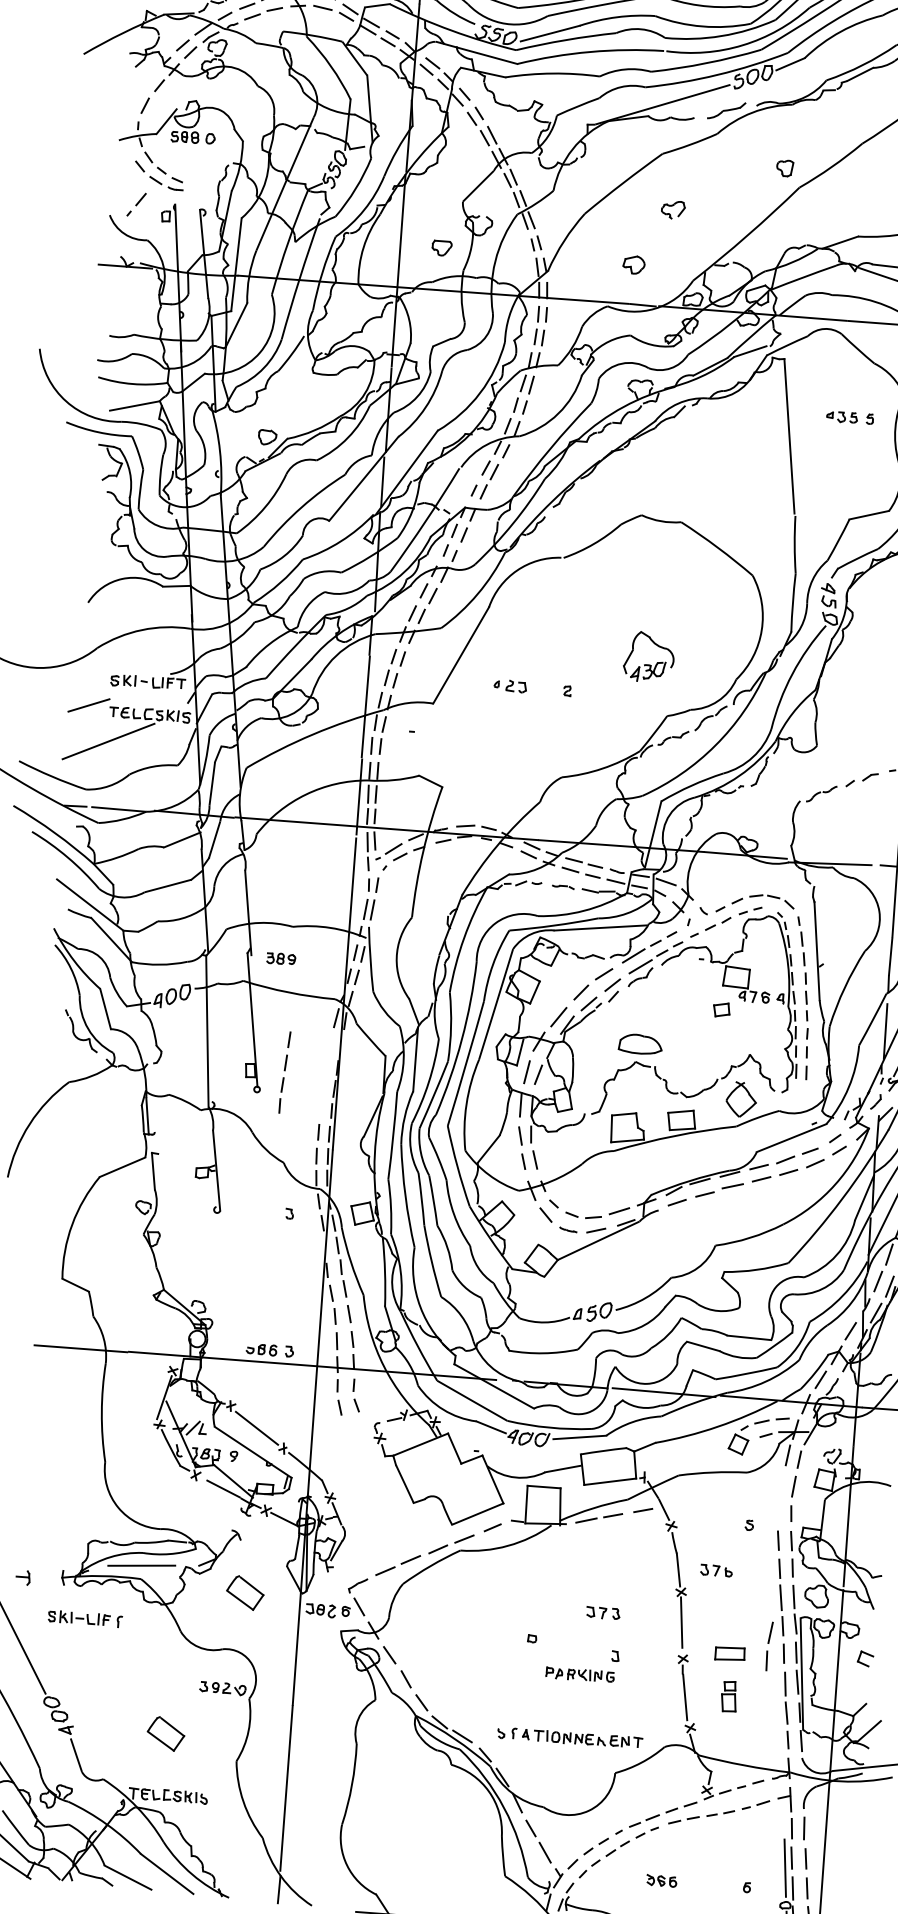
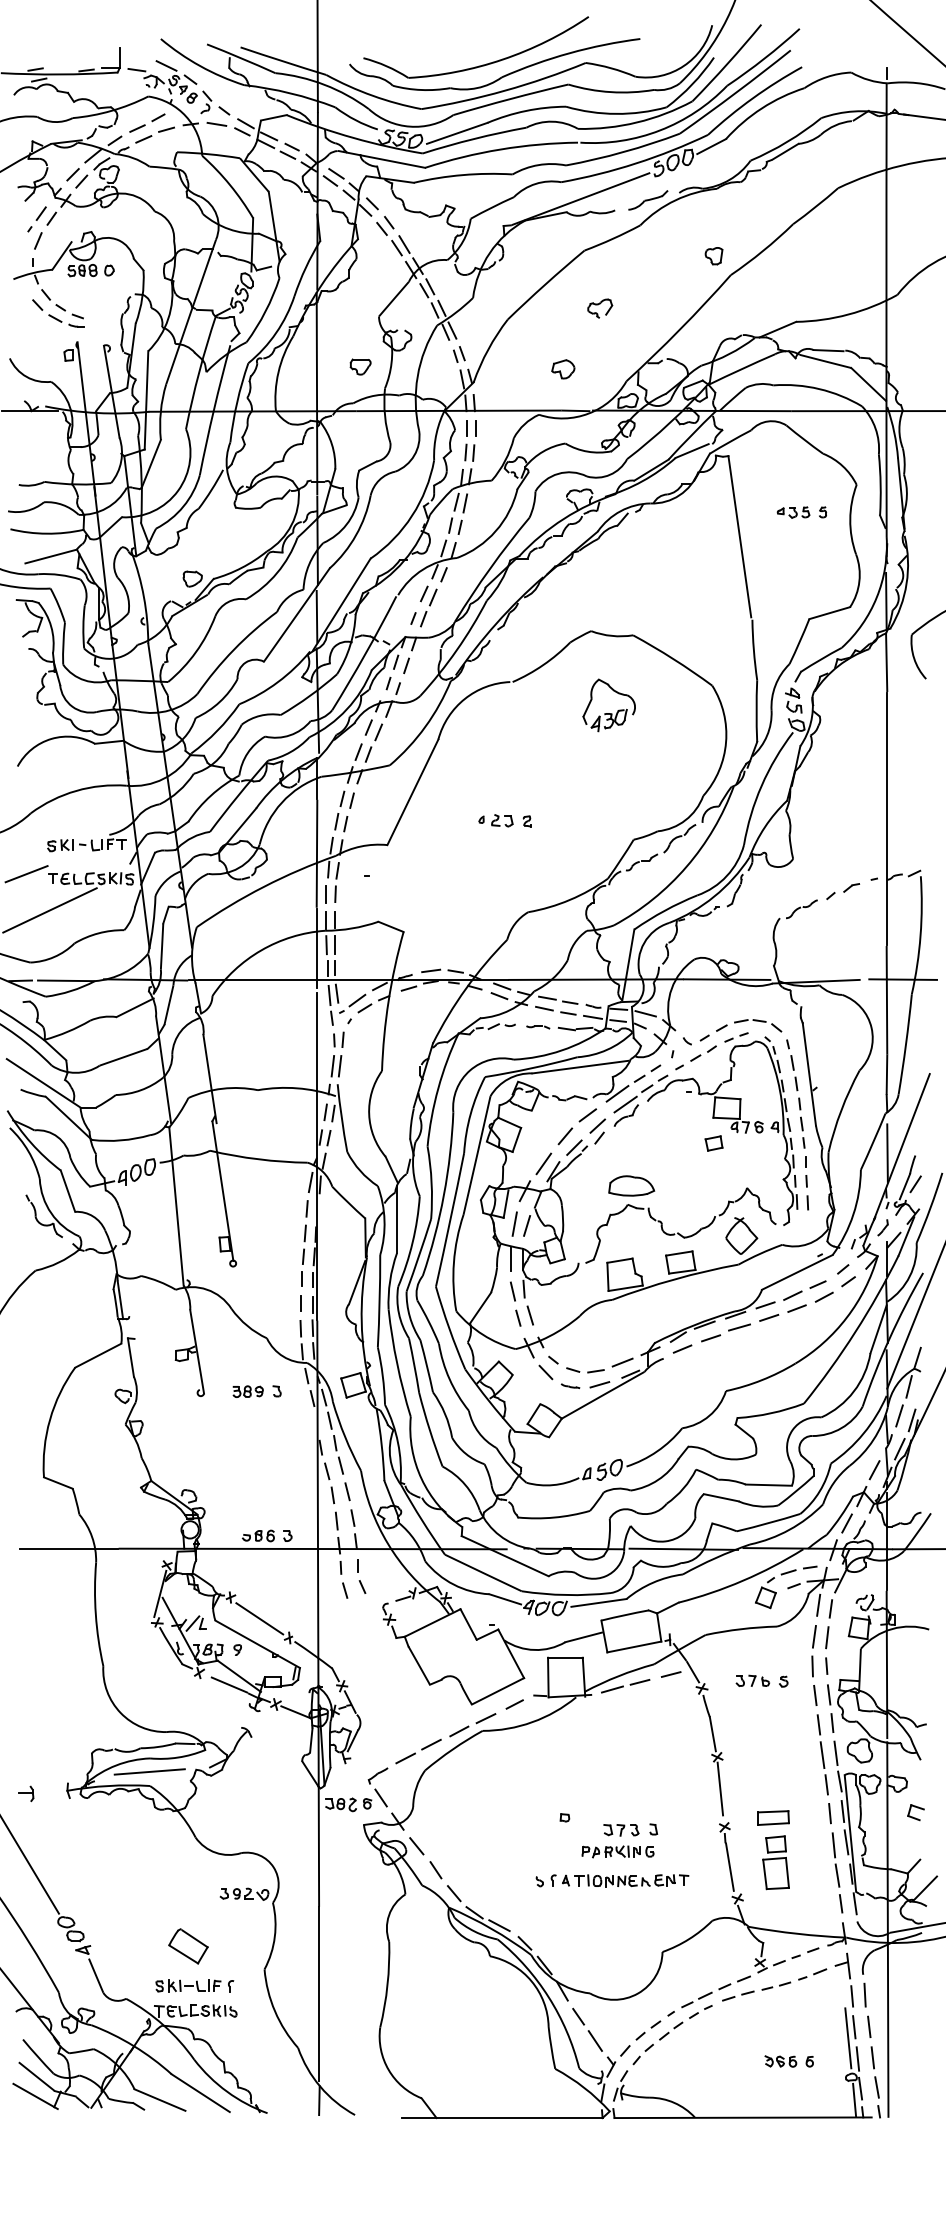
part: (136, 204) -> (36, 219), moved
part: (647, 664) -> (608, 713), moved
part: (509, 685) -> (495, 820), moved
part: (280, 958) -> (247, 1391), moved
part: (284, 1072) -> (304, 1243), moved
part: (716, 1570) -> (752, 1680), moved
part: (245, 1593) -> (260, 1792), removed
part: (603, 1613) -> (621, 1830), moved
part: (85, 1618) -> (194, 1985), moved
part: (768, 1646) -> (813, 1651), moved
part: (728, 1696) -> (775, 1862), size x1.67
part: (570, 1737) -> (612, 1880), moved
part: (661, 1880) -> (780, 2061), moved

